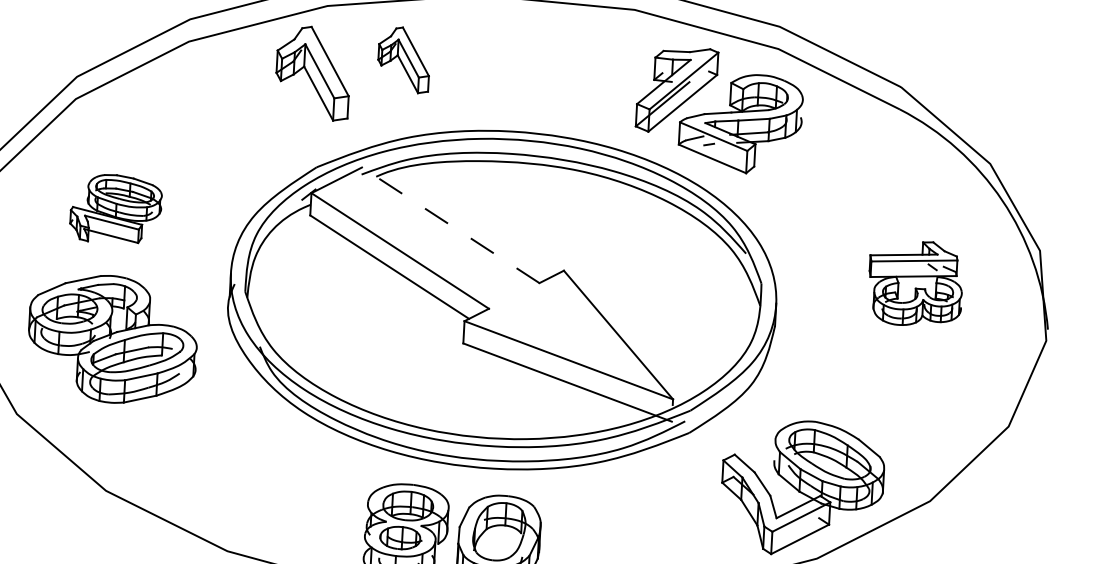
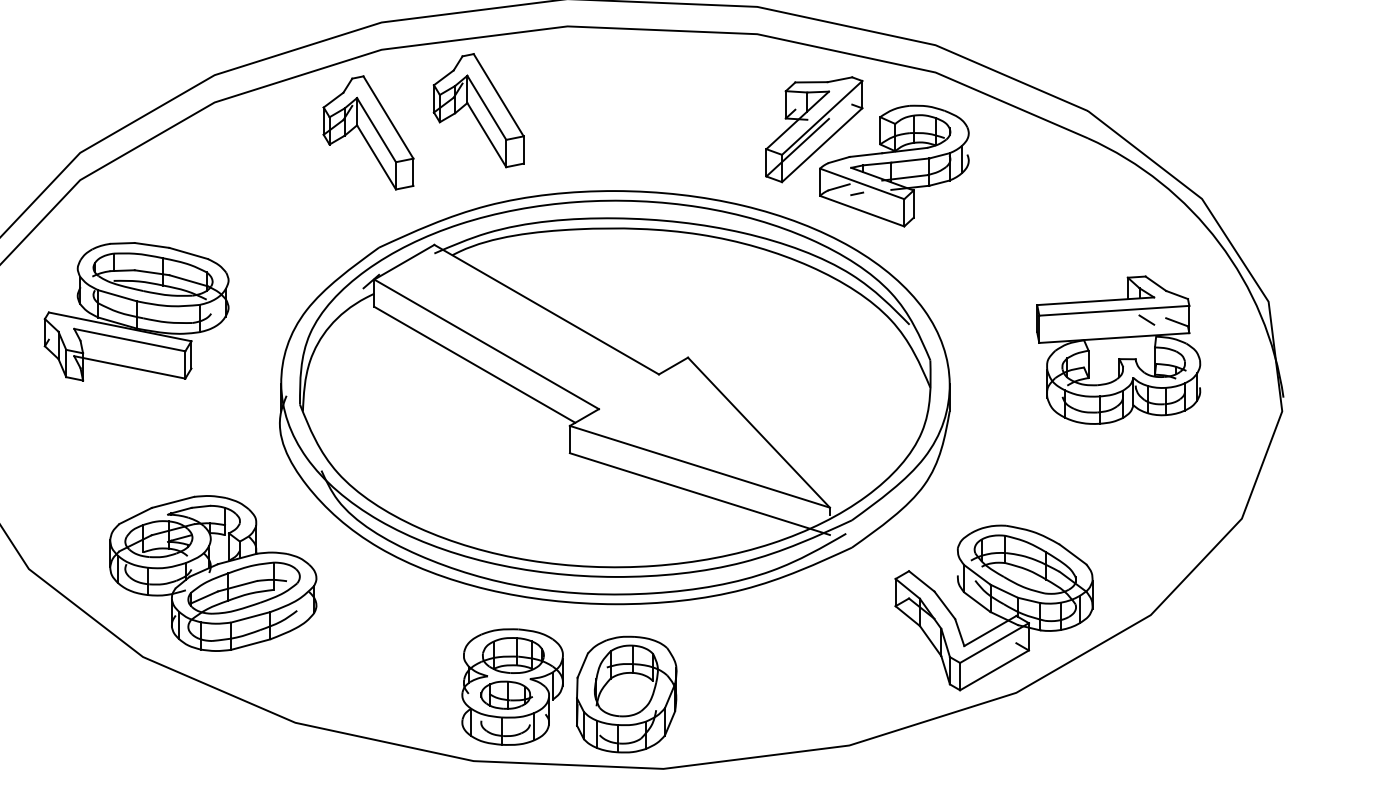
part: (403, 59) -> (478, 110), size x1.43
part: (116, 208) -> (136, 311), size x1.67
line: (450, 225) -> (546, 309), dashed -> solid
part: (915, 283) -> (1118, 349), size x1.43
part: (113, 339) -> (213, 573), moved

